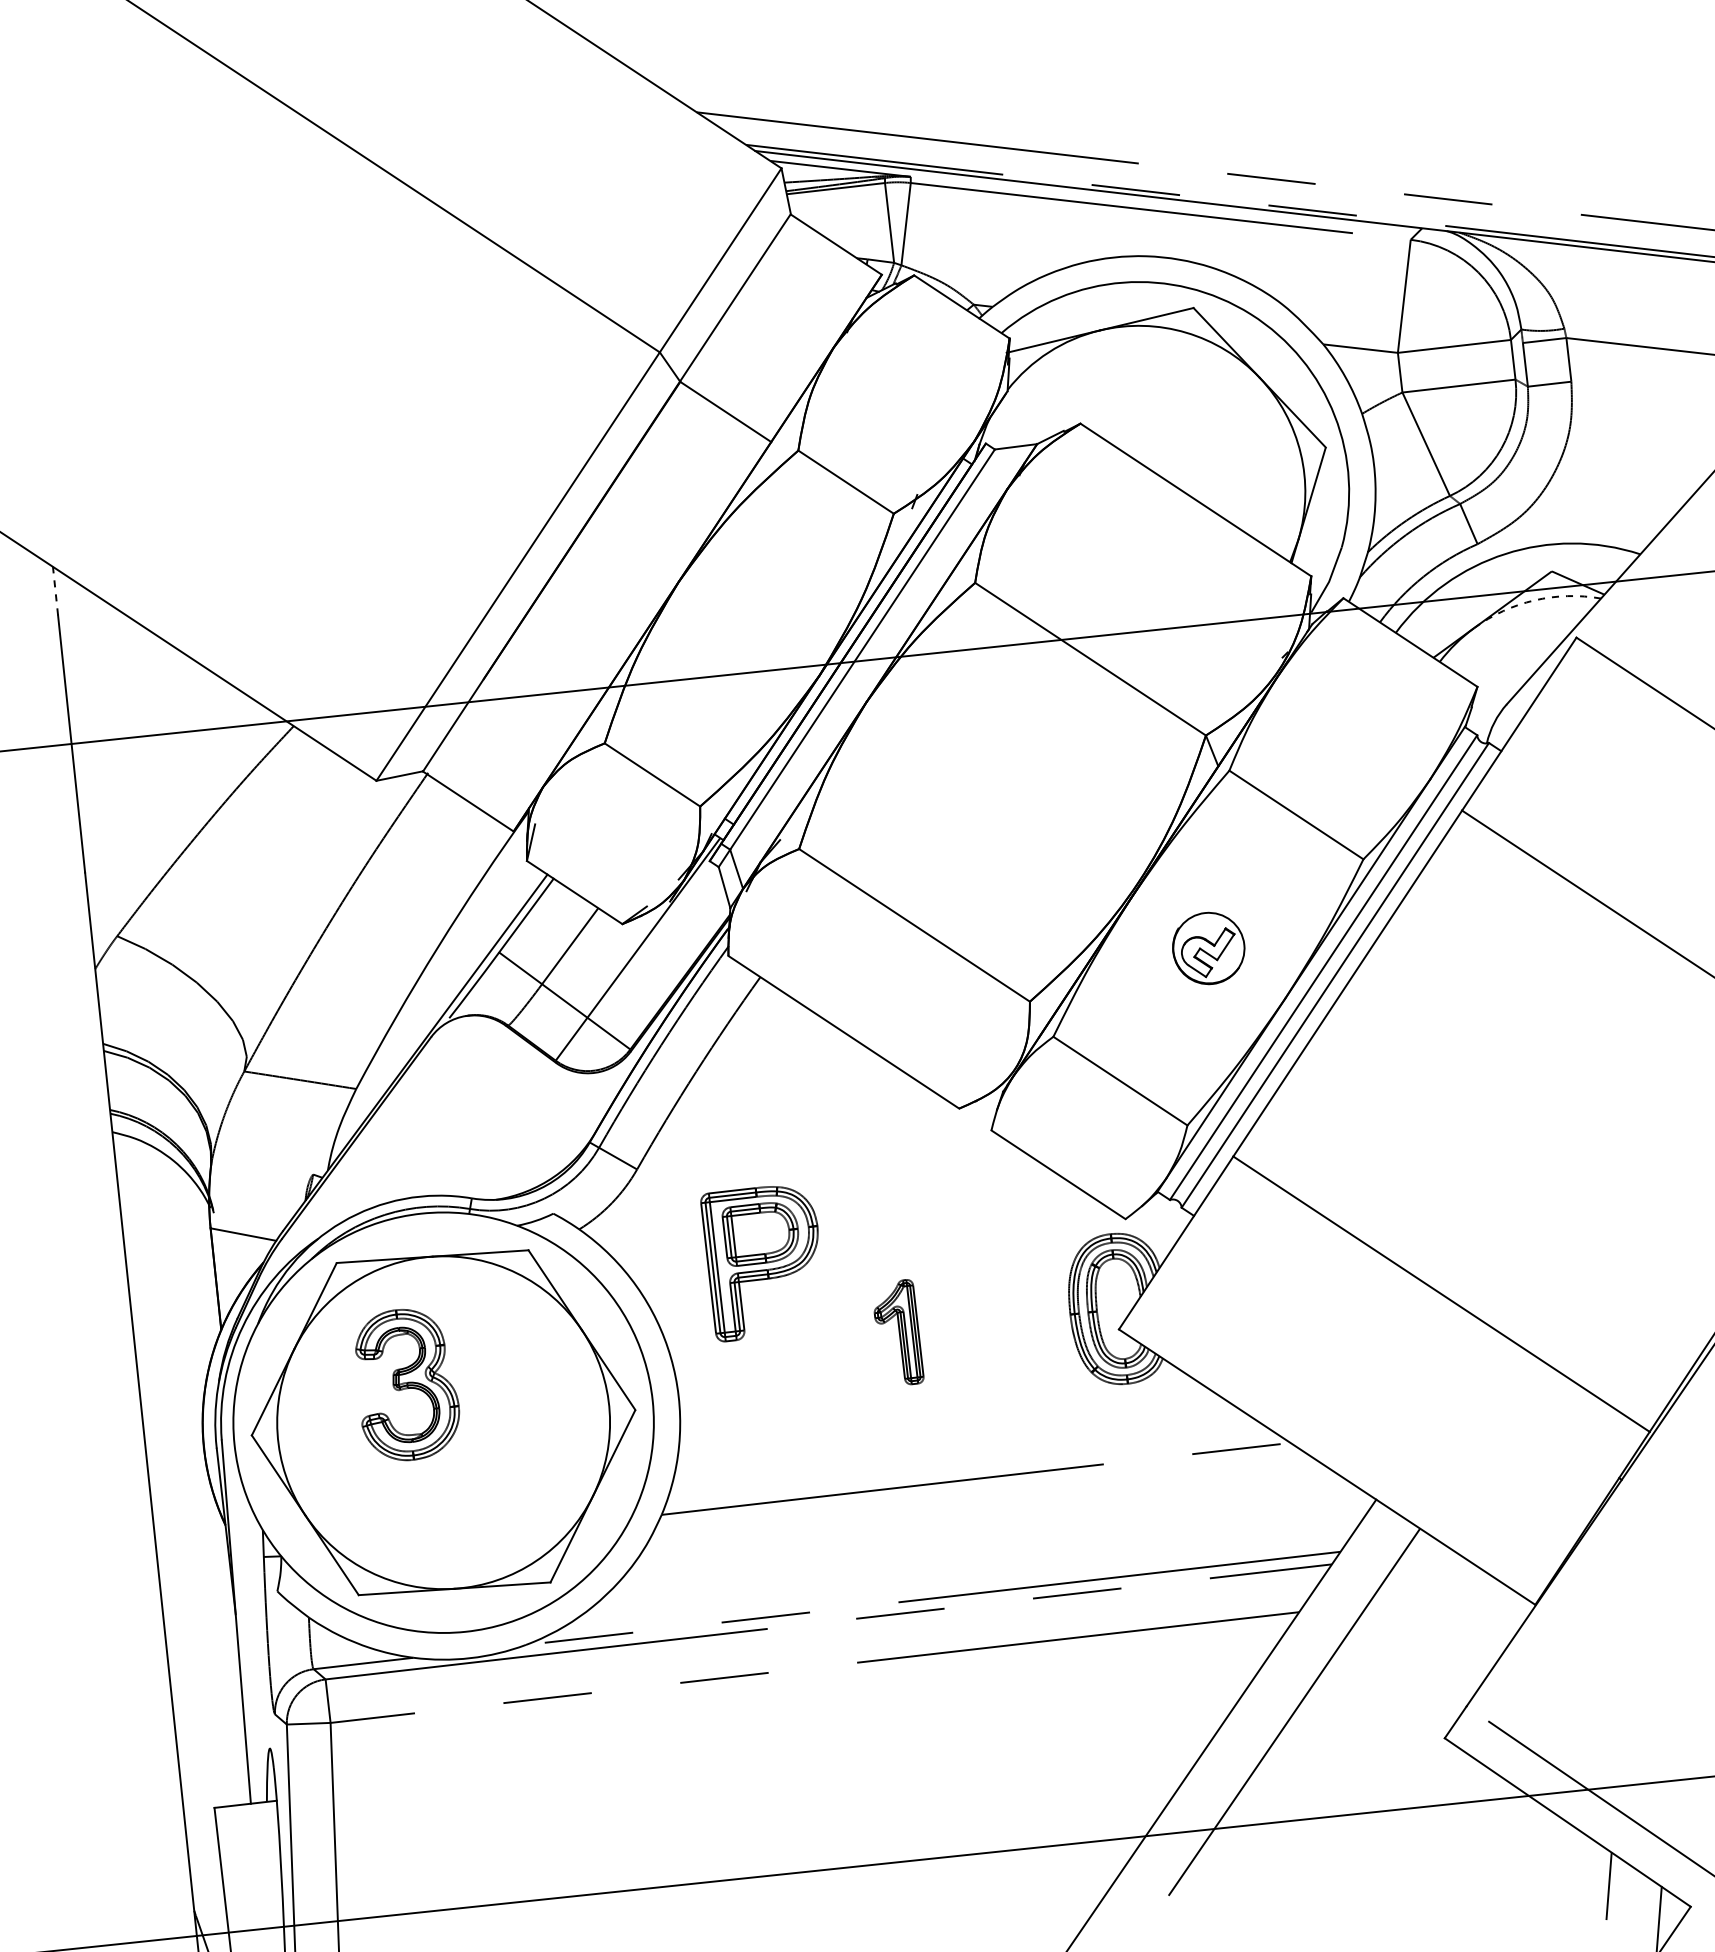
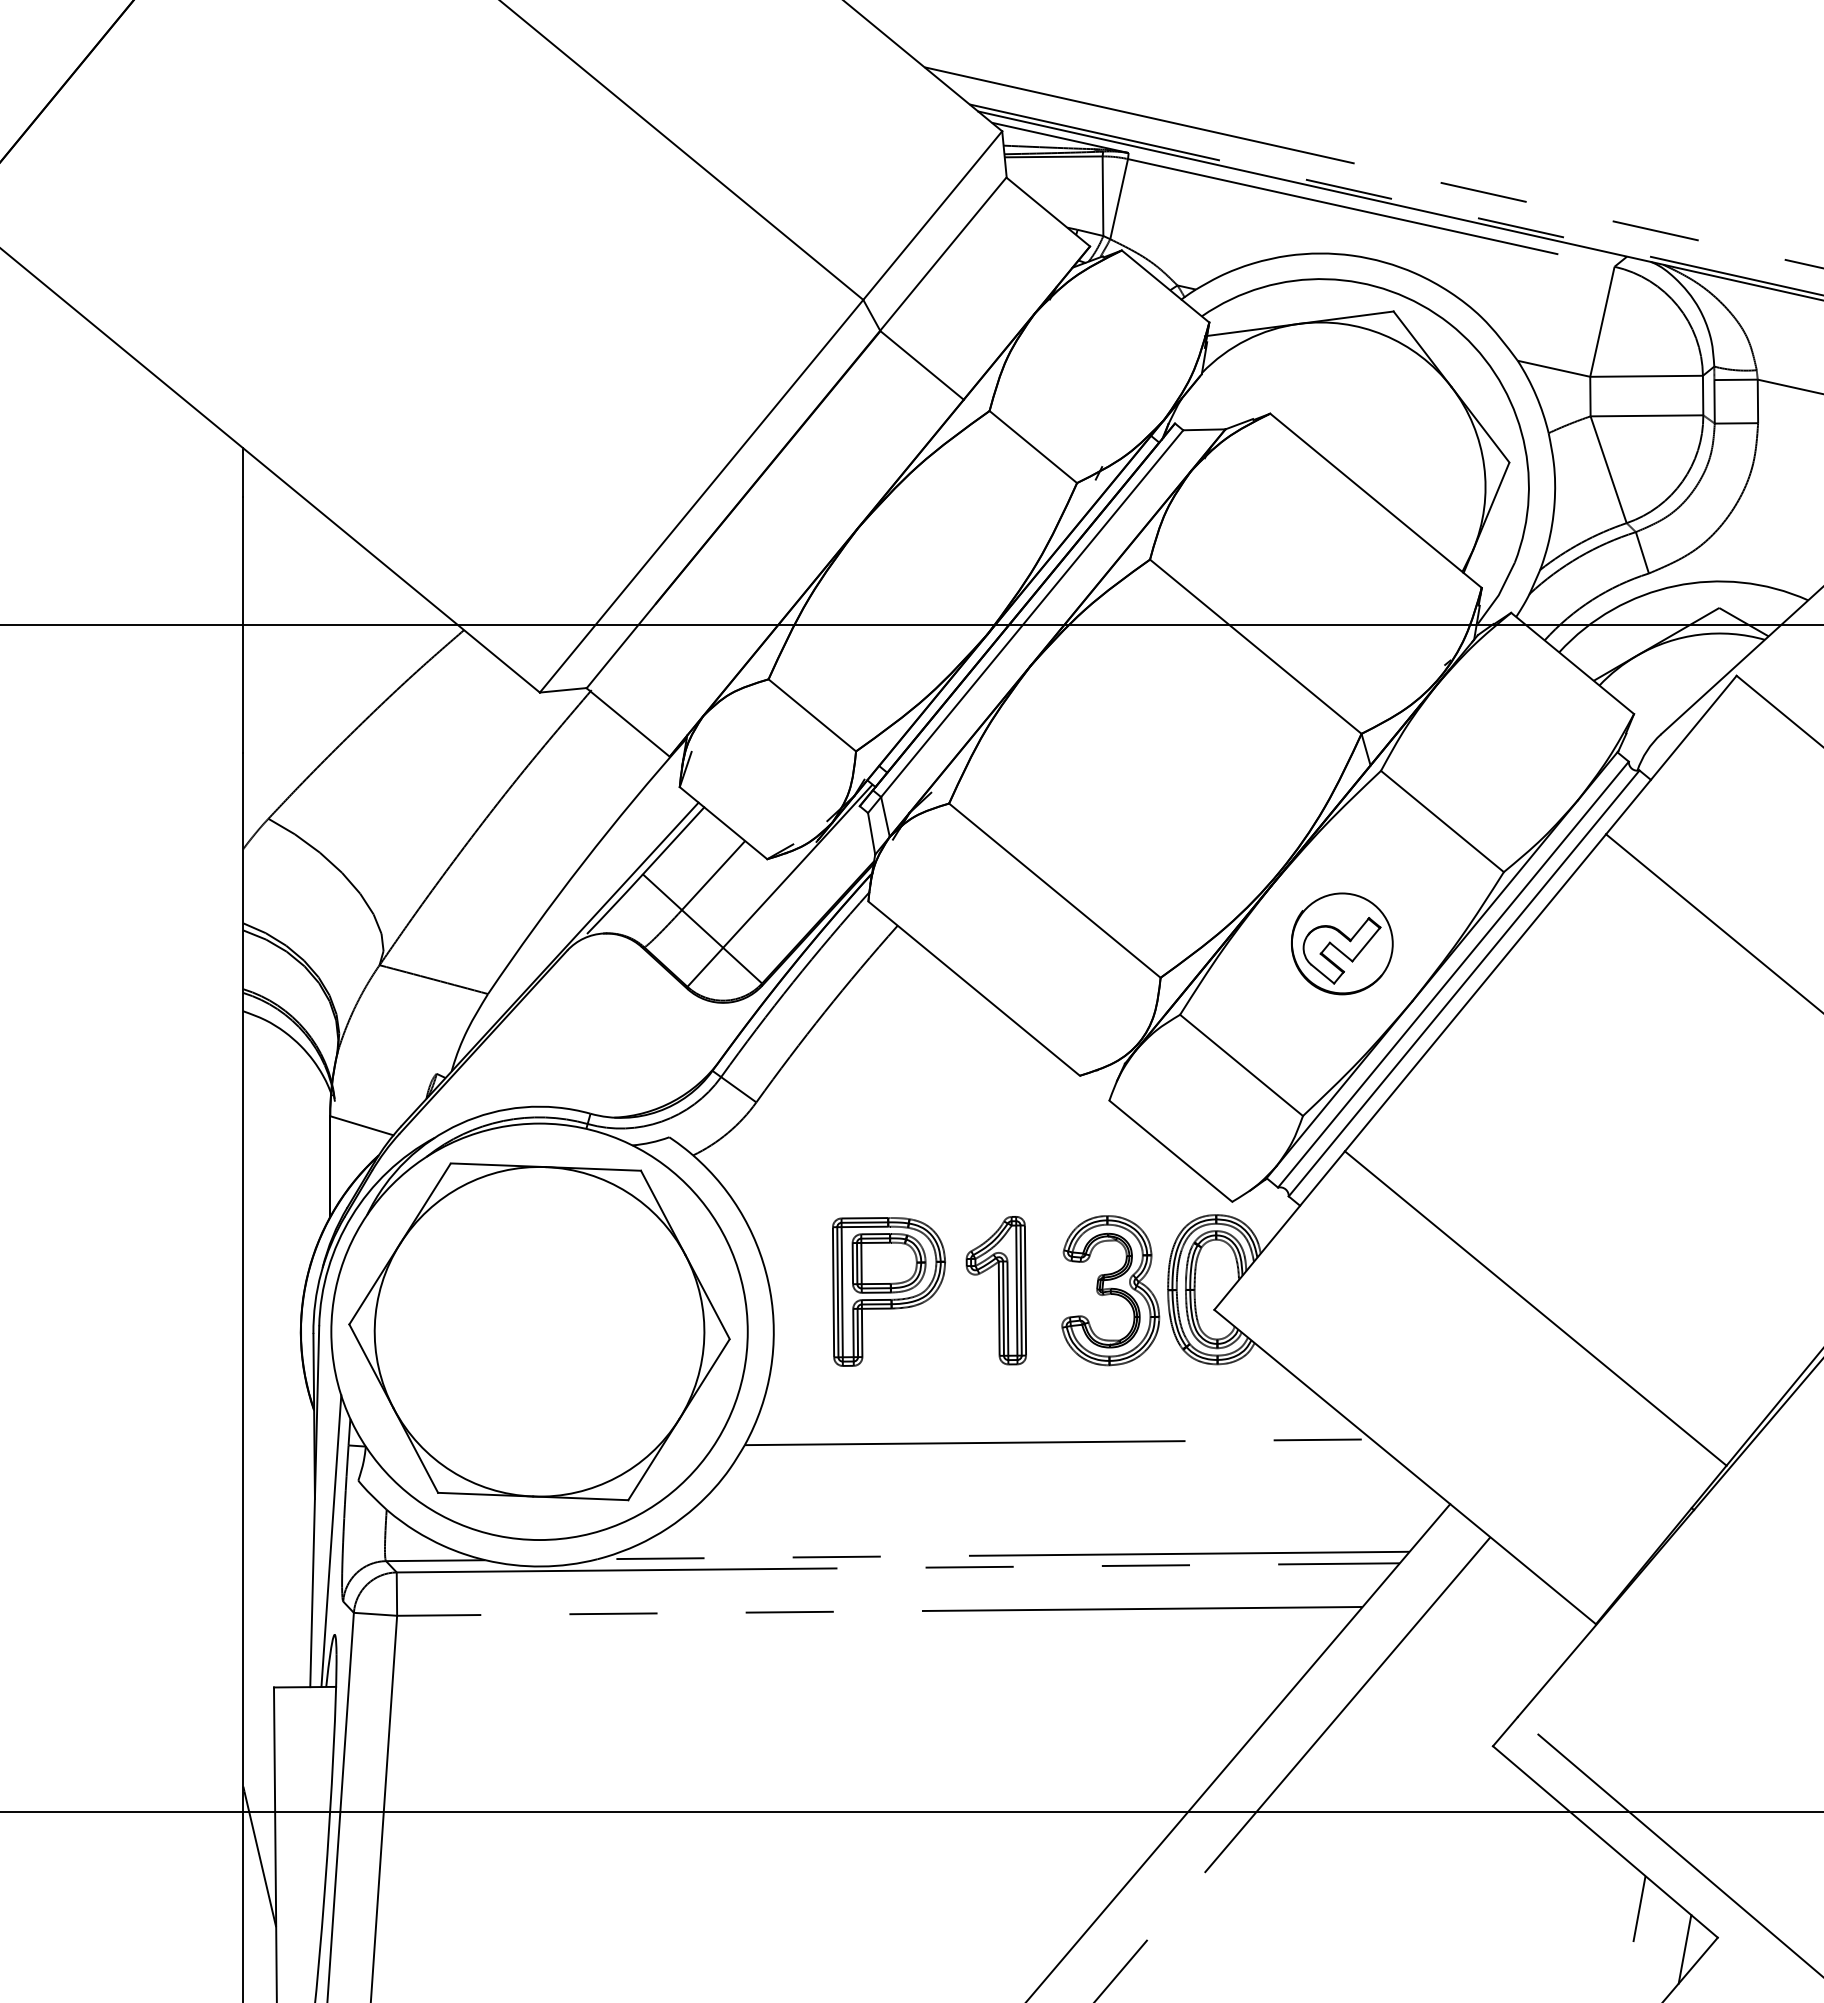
line: (55, 591) -> (243, 472), dashed -> solid
arc: (1534, 600) -> (1699, 634), dashed -> solid
part: (1208, 948) -> (1342, 943), size x1.43
part: (763, 1261) -> (888, 1291), moved
part: (897, 1333) -> (995, 1290), size x1.43
part: (407, 1384) -> (1110, 1290), moved
line: (256, 1655) -> (331, 1541), added

